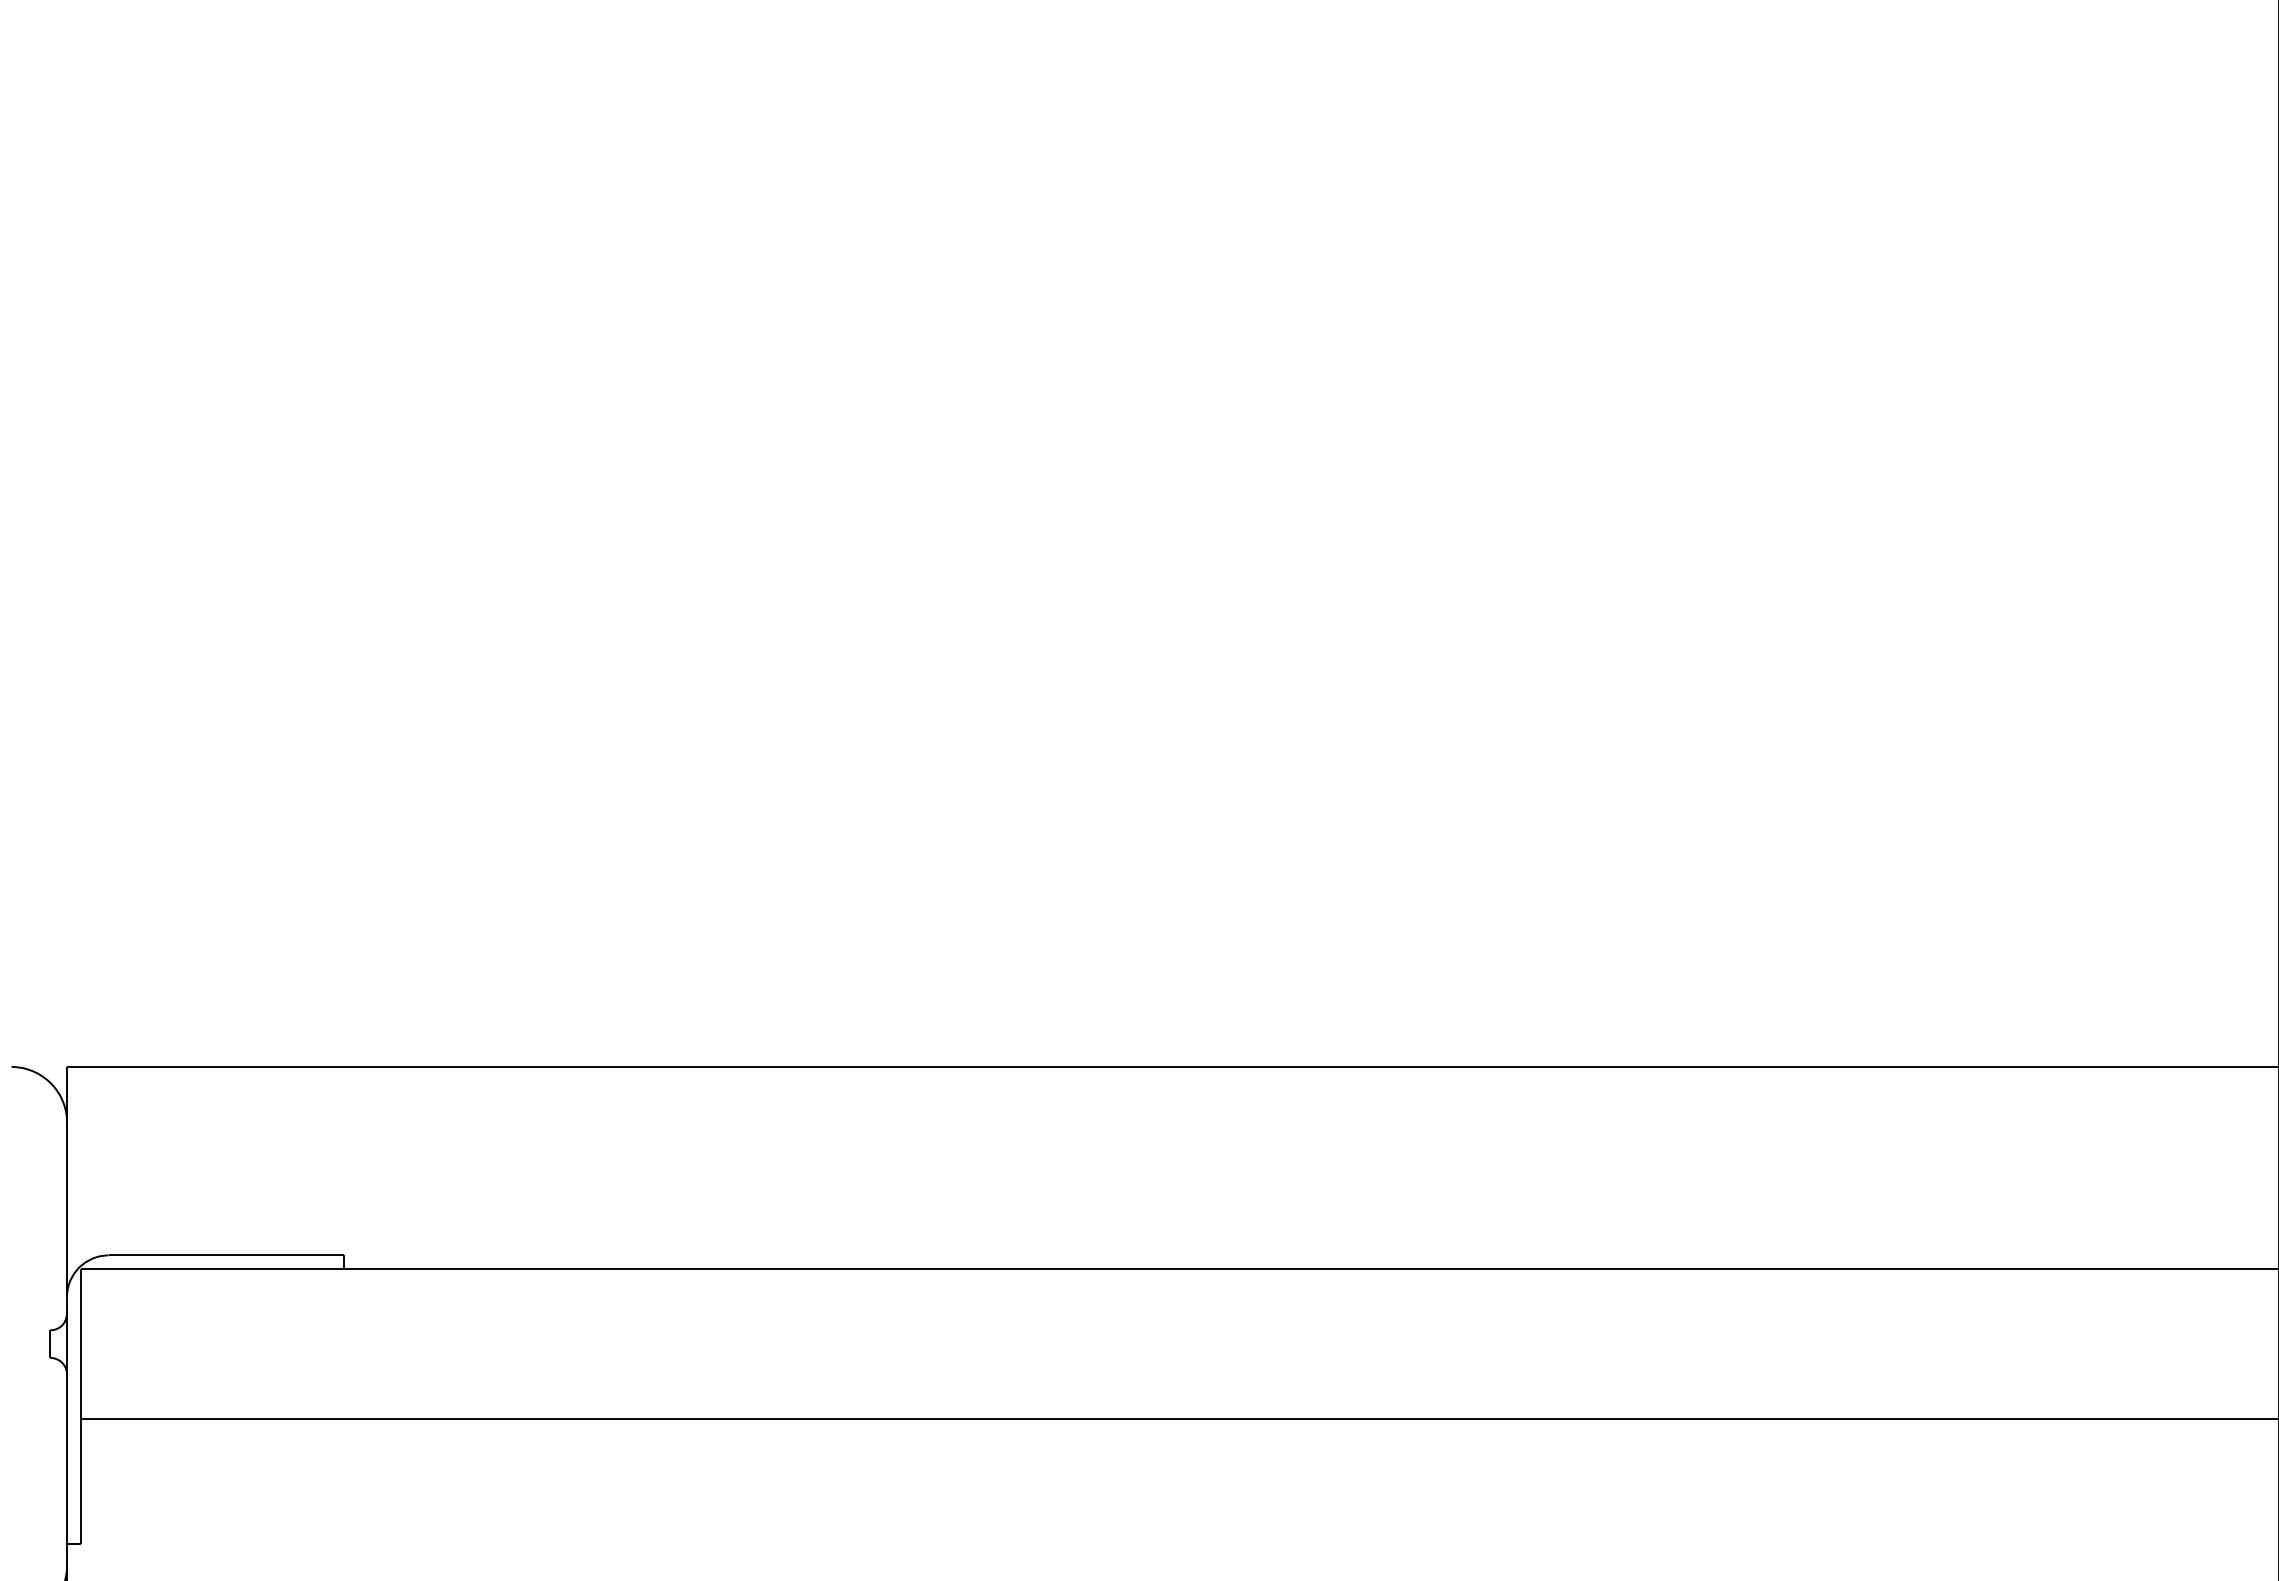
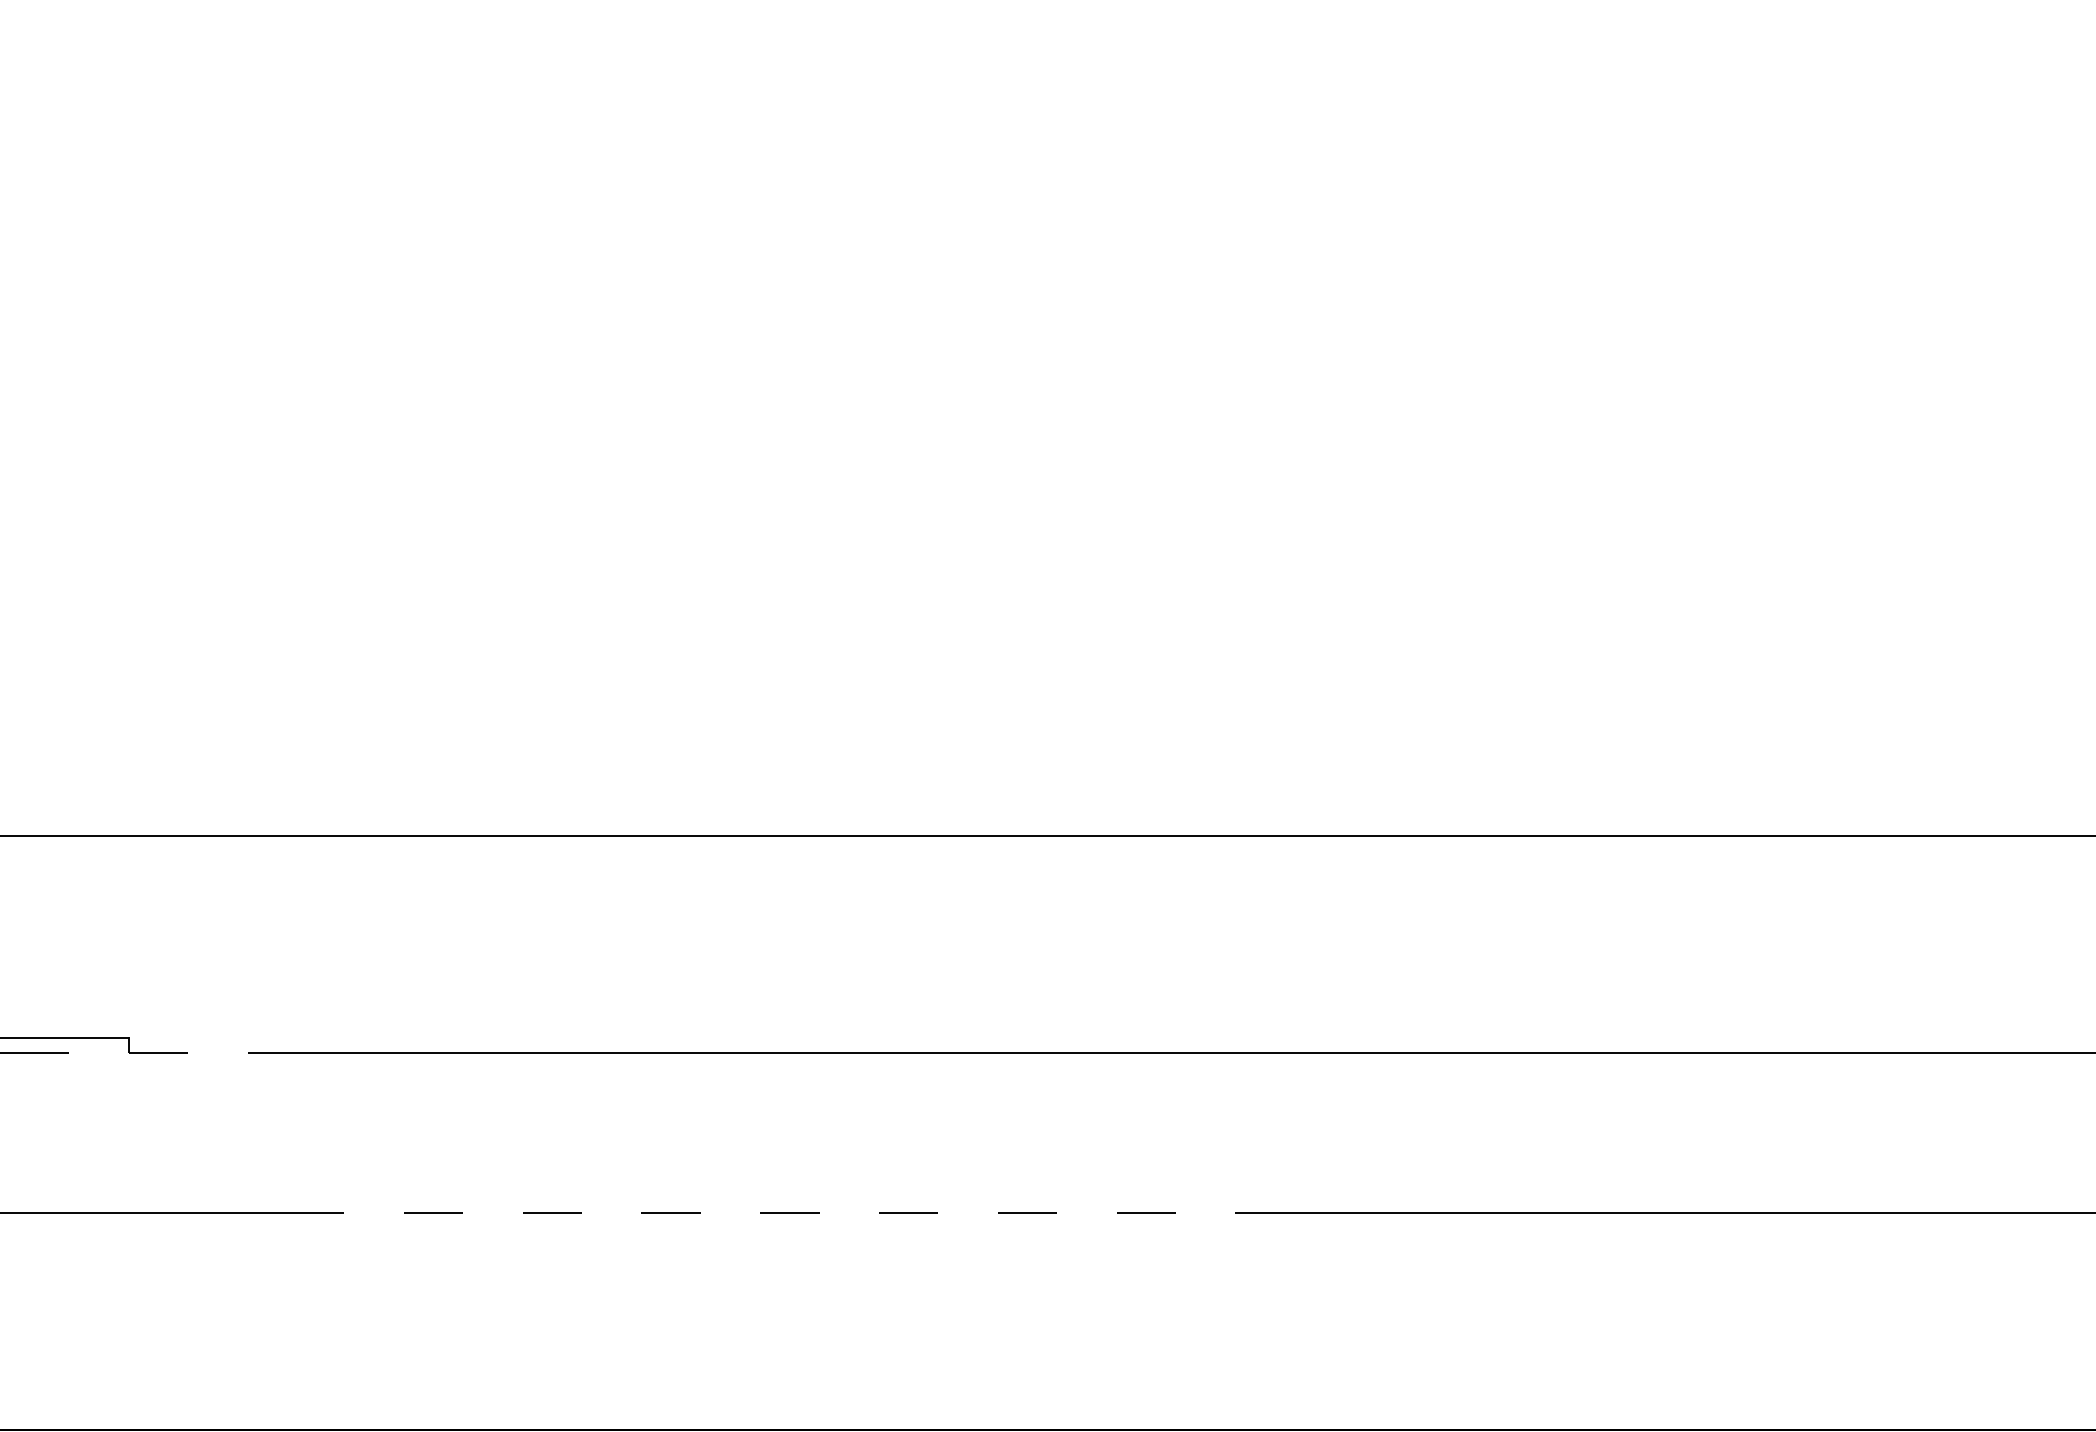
line: (366, 1269) -> (152, 1053), solid -> dashed
line: (965, 1418) -> (794, 1212), solid -> dashed

